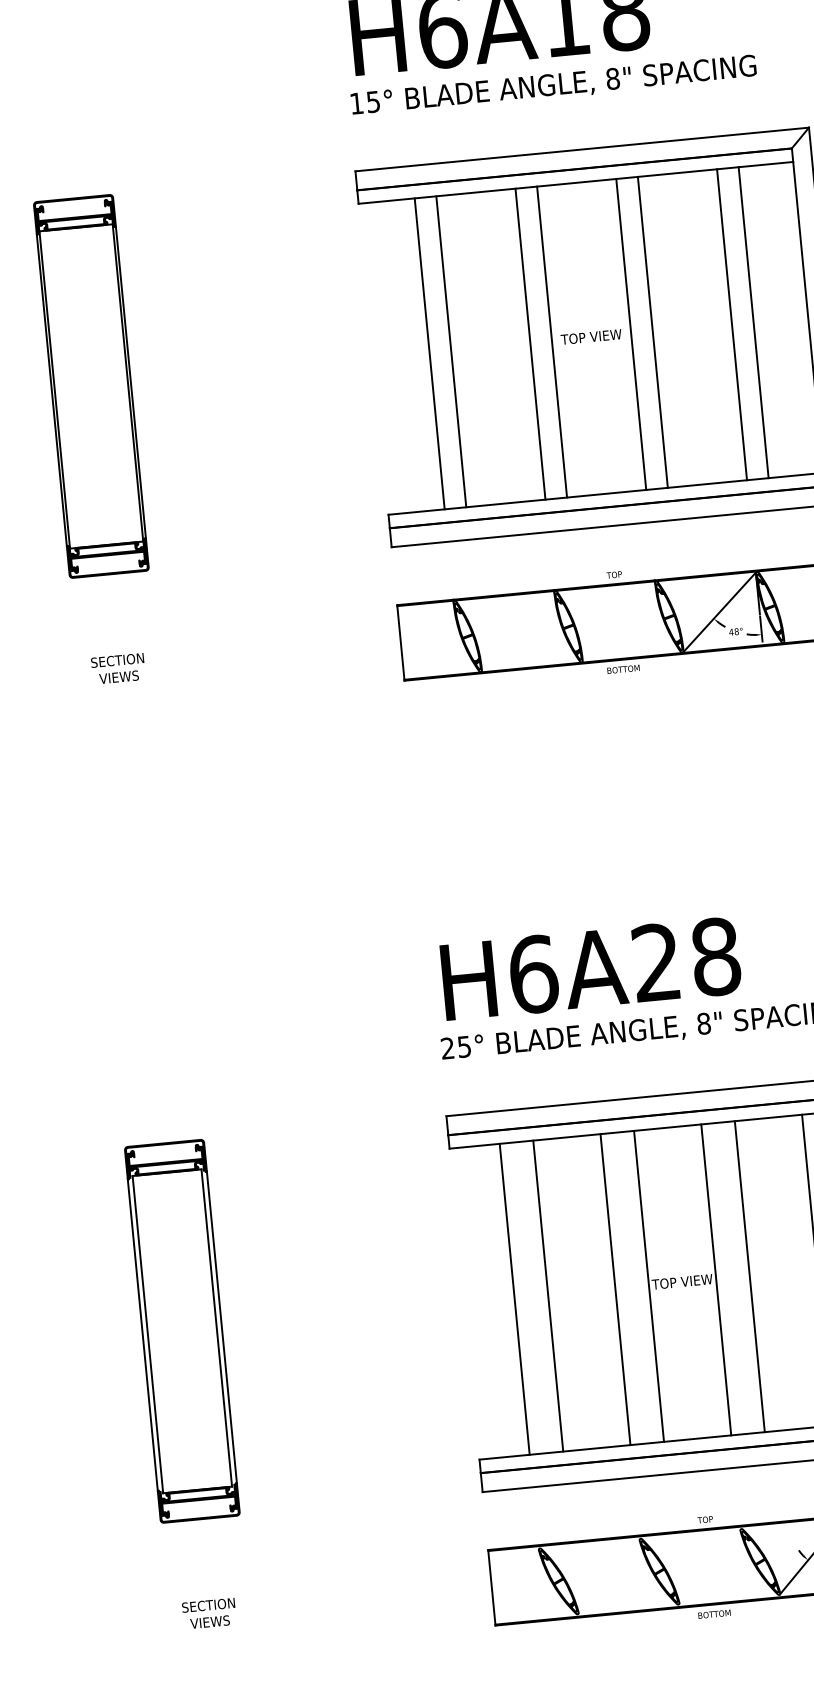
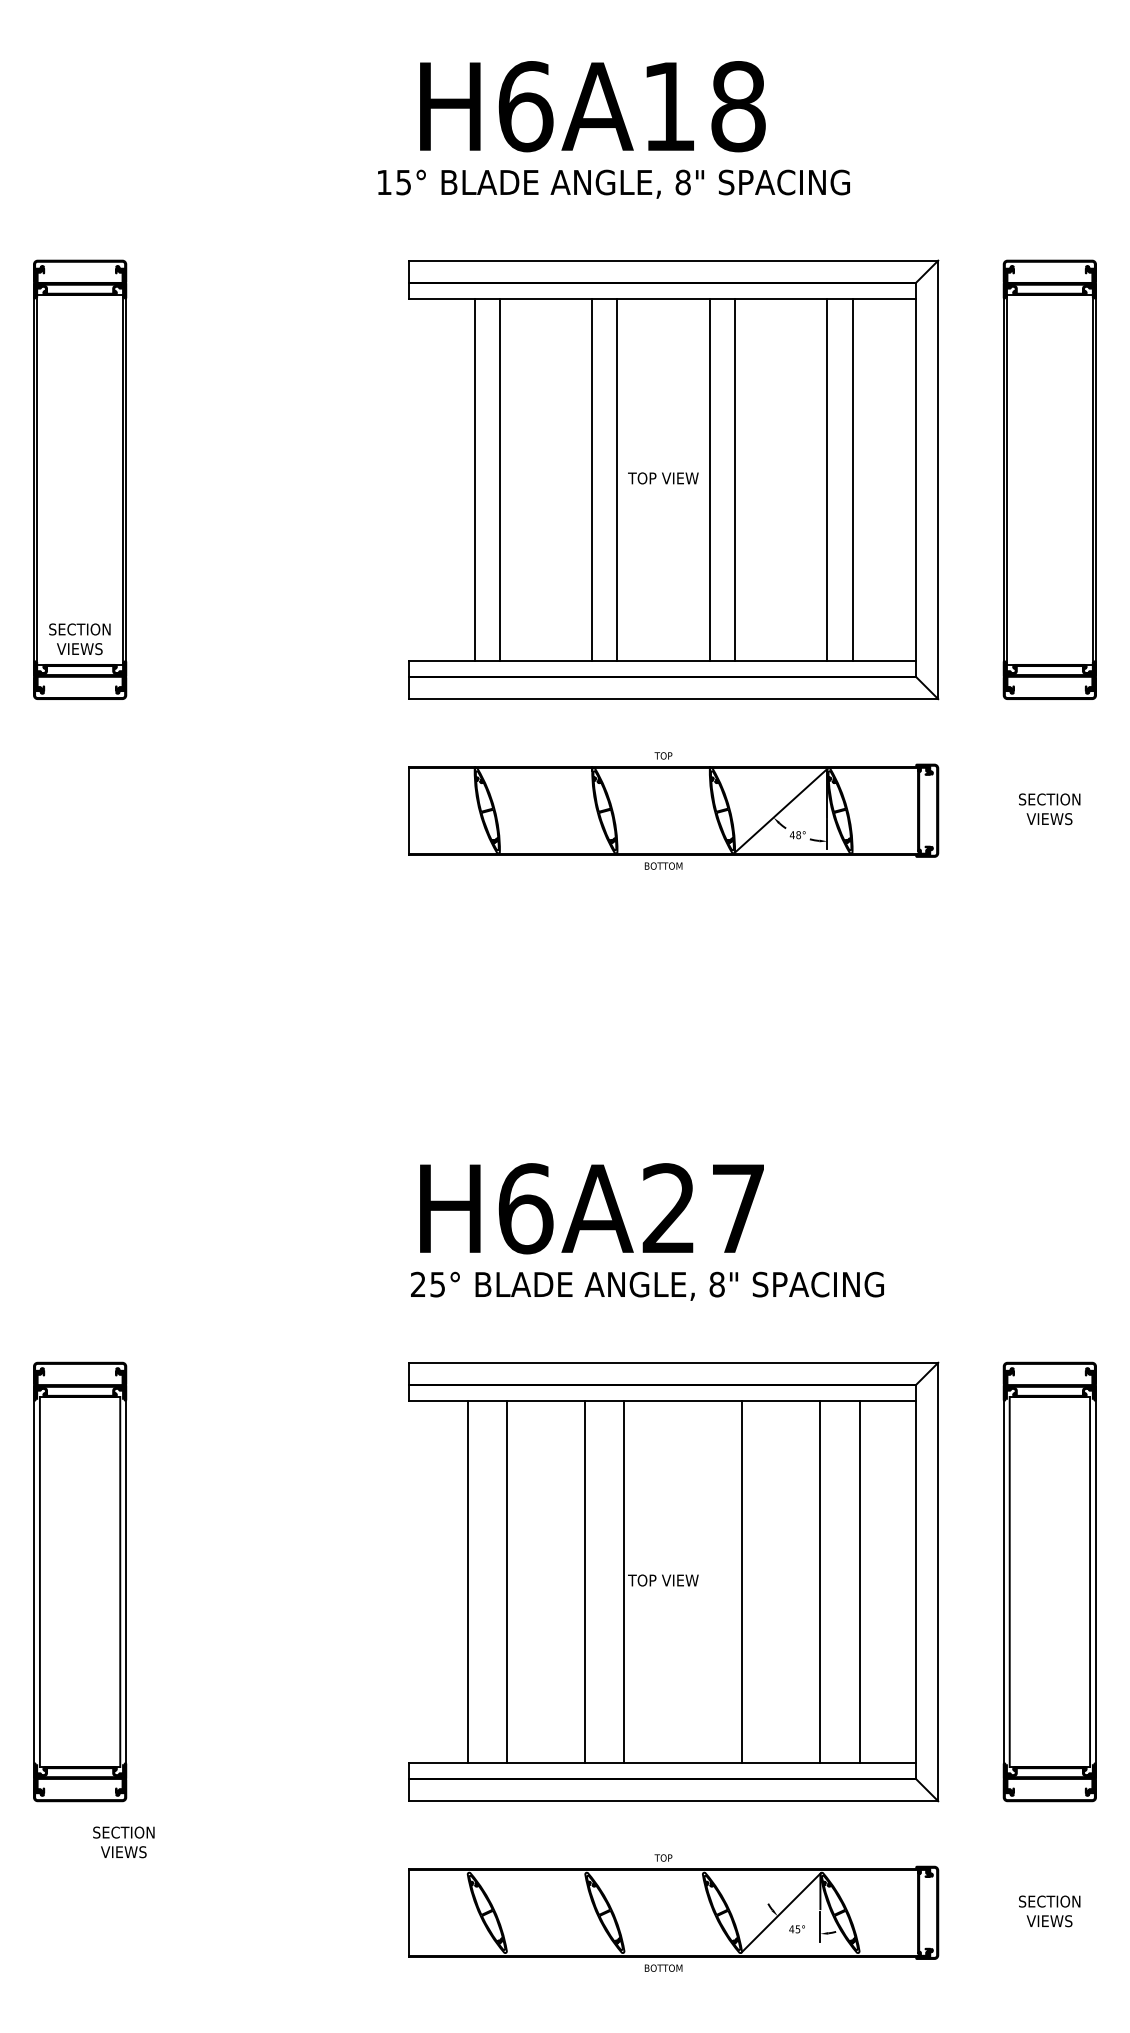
text: (553, 85) -> (613, 183), moved
text: (118, 669) -> (79, 639), moved
text: (715, 956) -> (738, 1208), H6A28 -> H6A27
line: (715, 1279) -> (702, 1581), removed
text: (209, 1613) -> (123, 1842), moved

